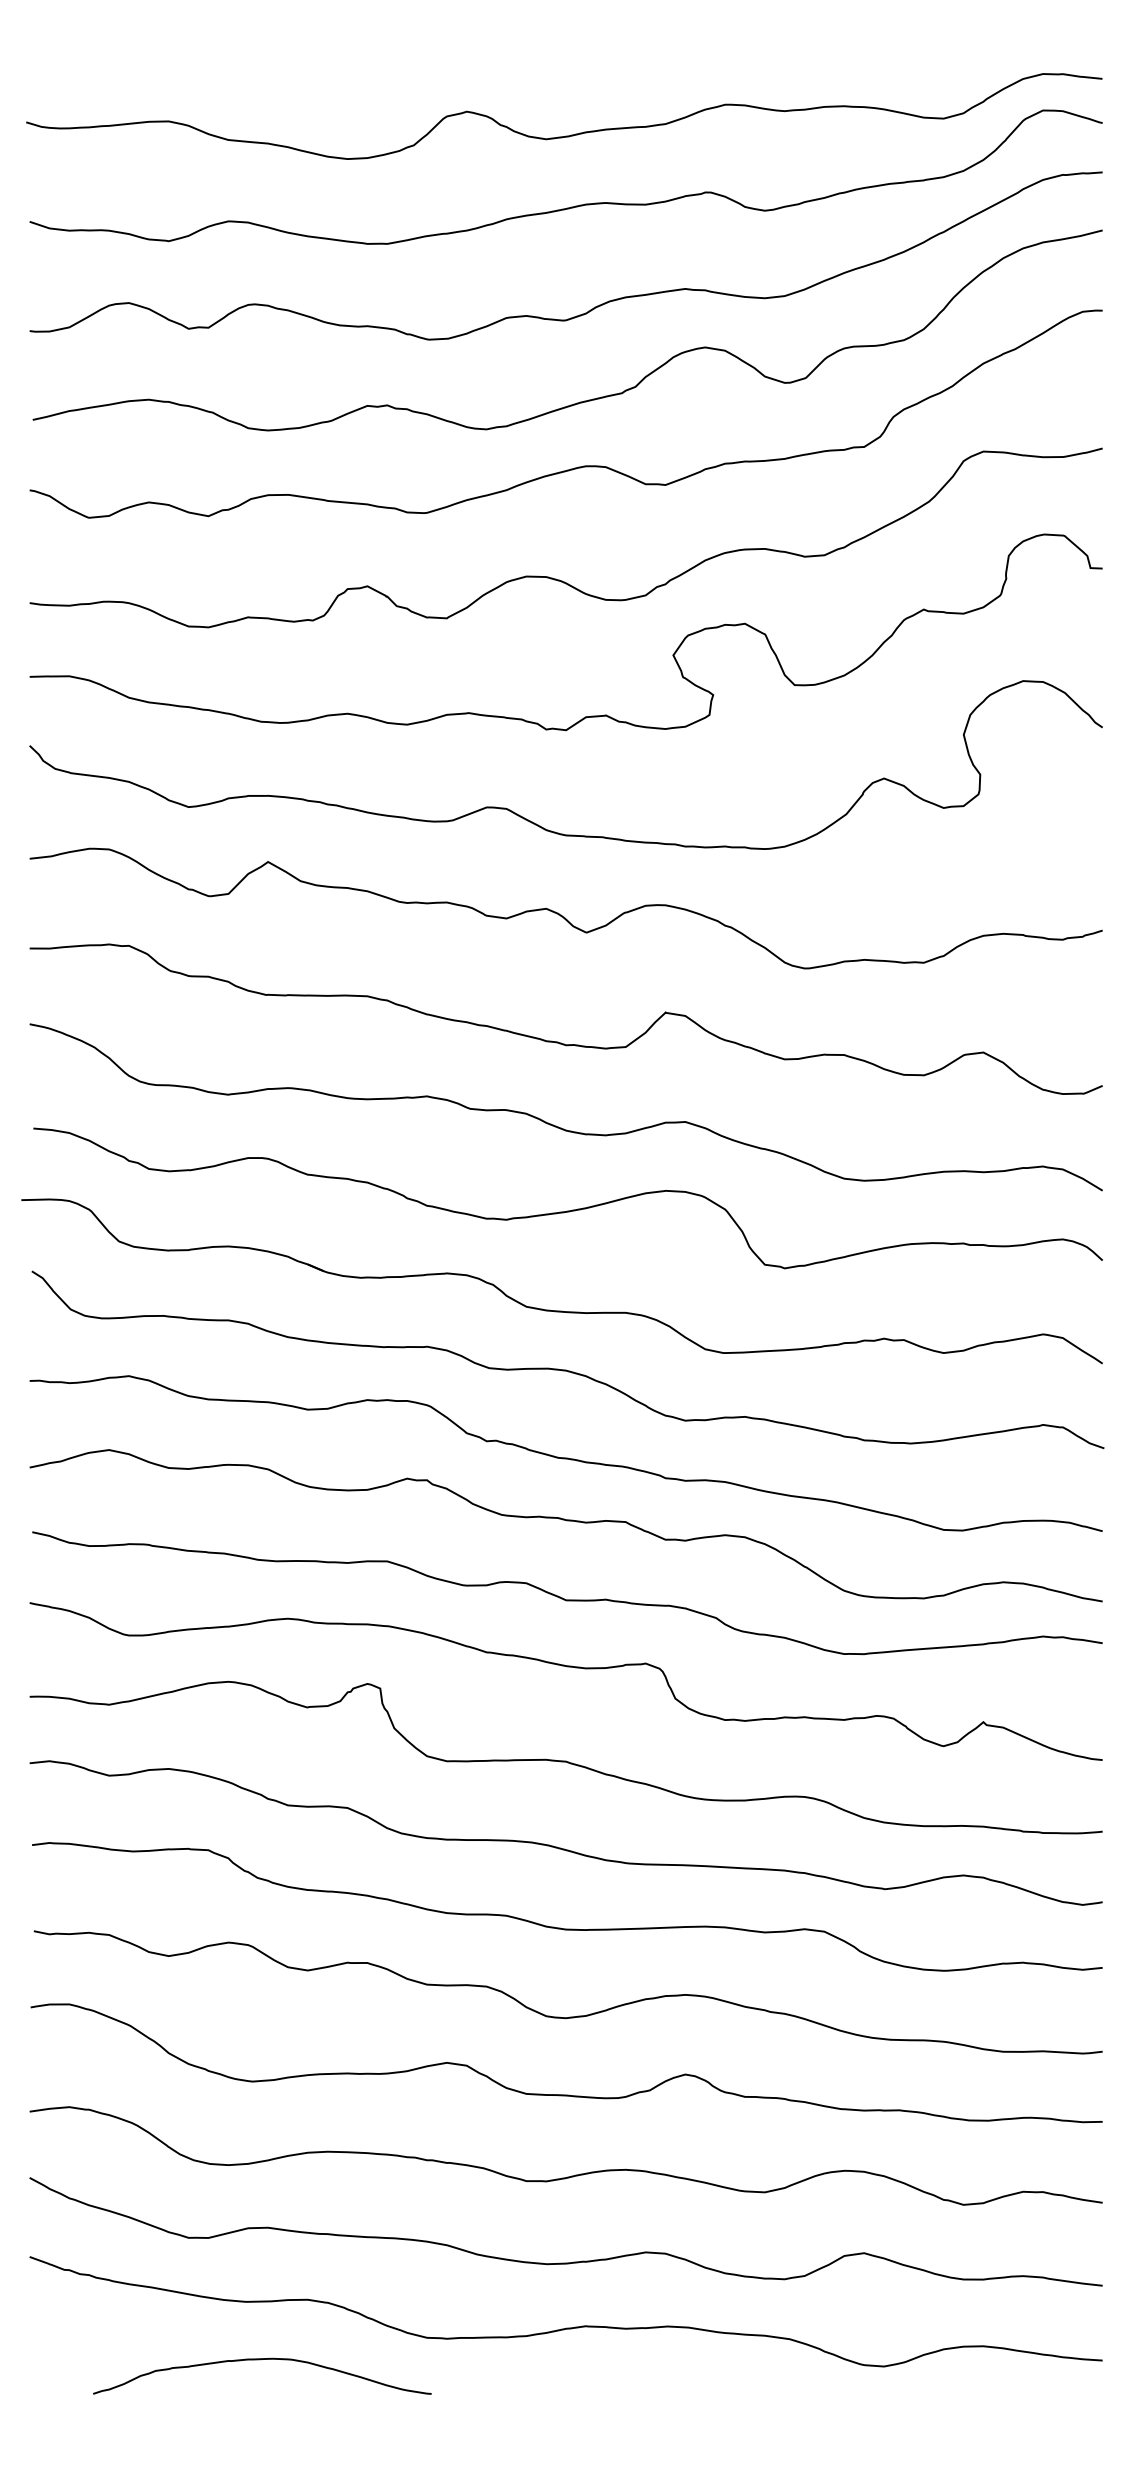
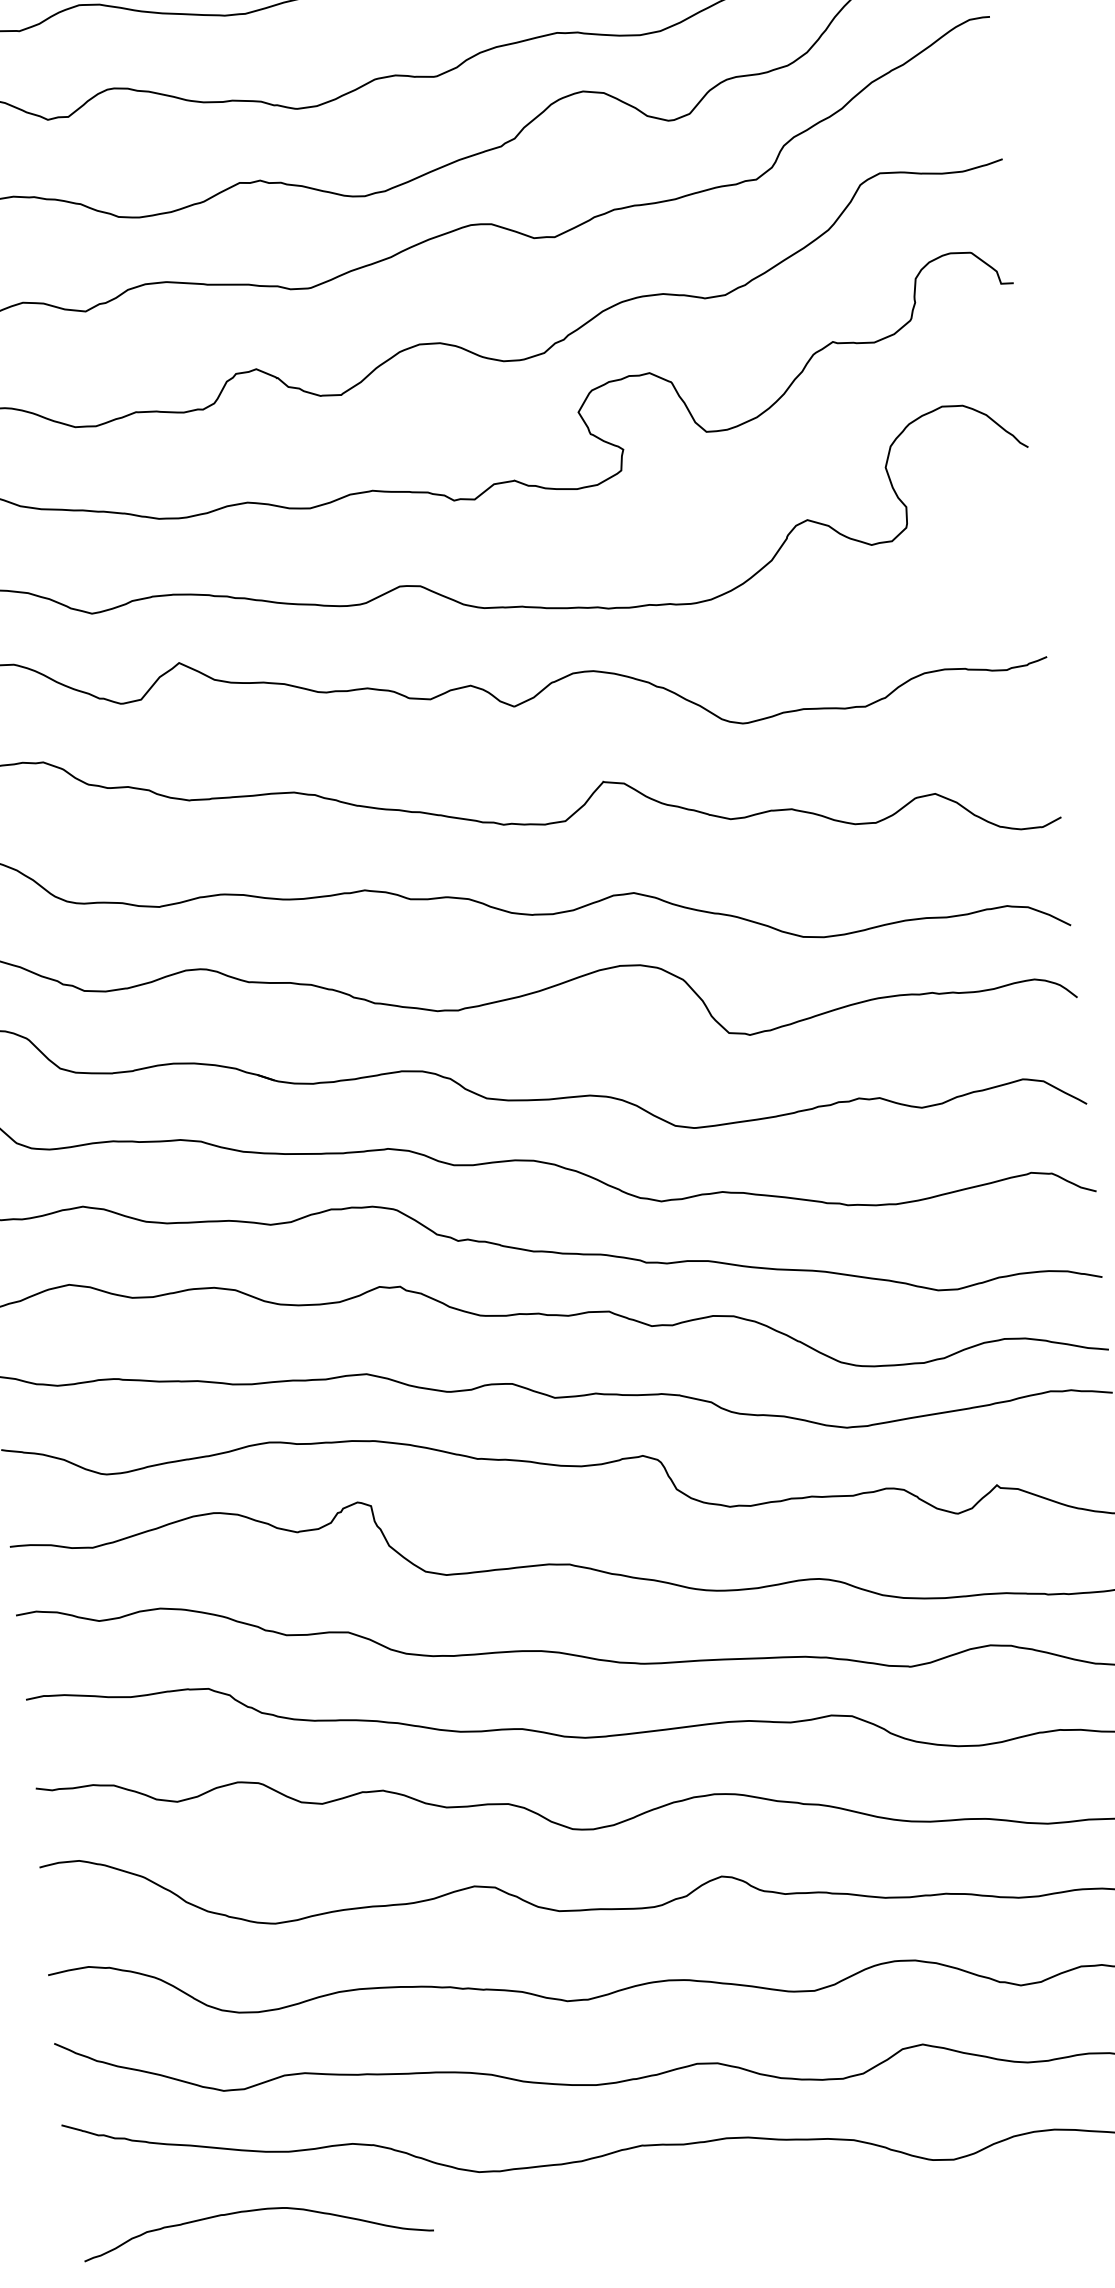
curve: (260, 2360) -> (254, 2211), moved

